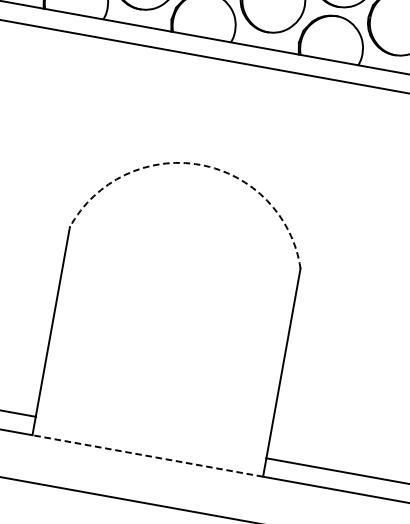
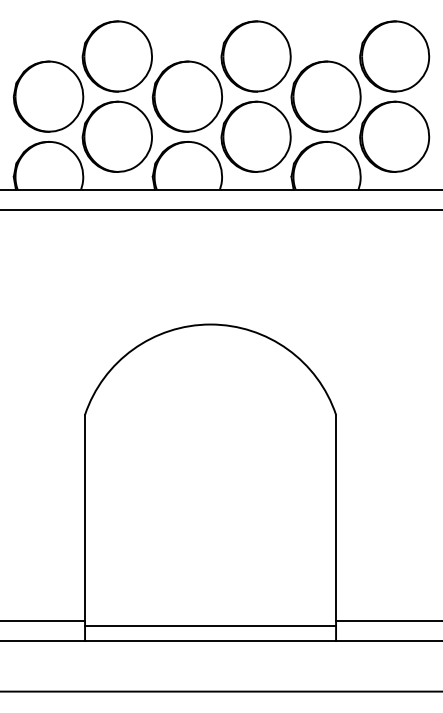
arc: (200, 164) -> (210, 324), dashed -> solid
line: (150, 442) -> (210, 626), added
line: (147, 456) -> (210, 641), dashed -> solid

